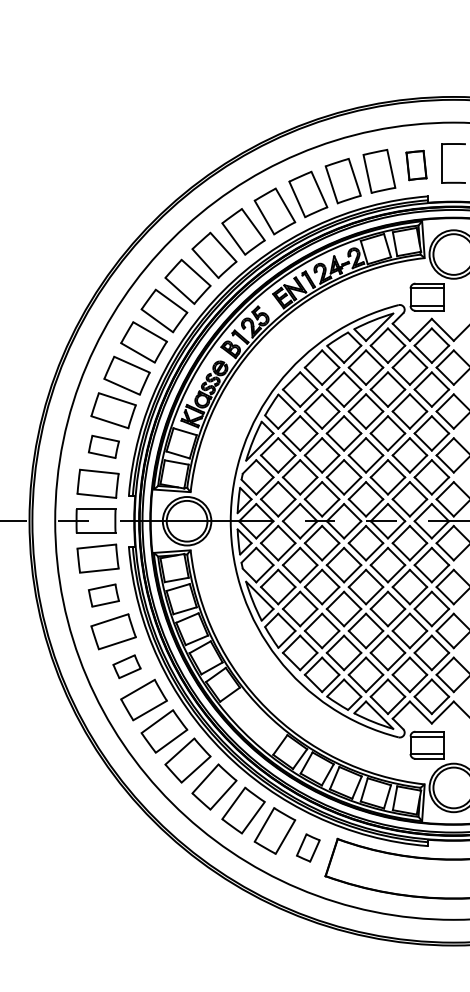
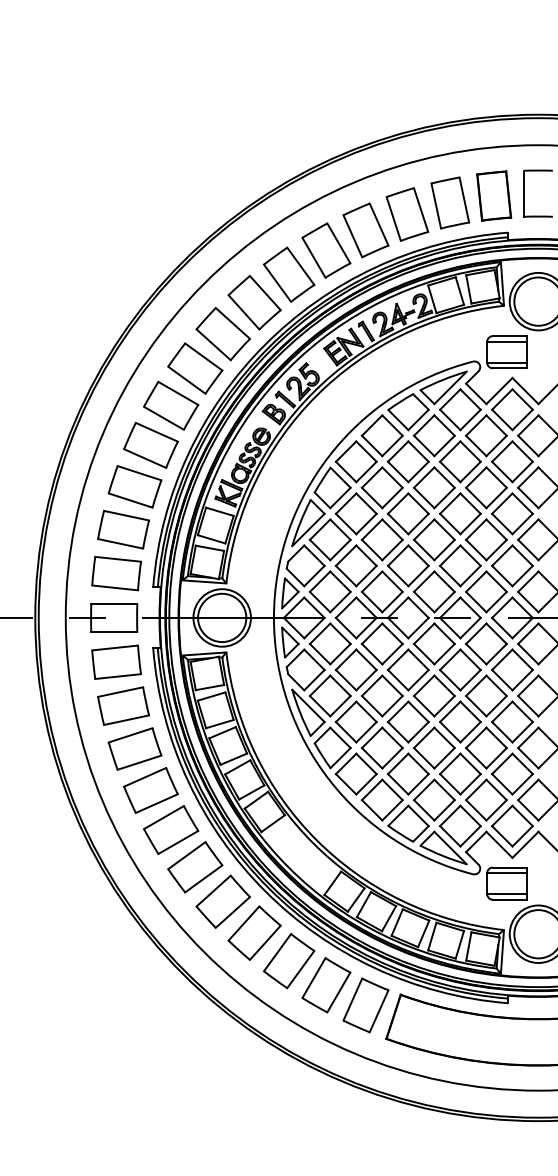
part: (416, 165) -> (494, 195), size x1.43
part: (103, 446) -> (123, 529), size x1.43
part: (103, 595) -> (123, 705), size x1.43
part: (126, 666) -> (150, 790), size x1.67
part: (307, 848) -> (365, 1005), size x1.67

